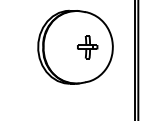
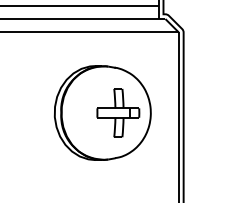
part: (87, 46) -> (118, 112), size x1.67

